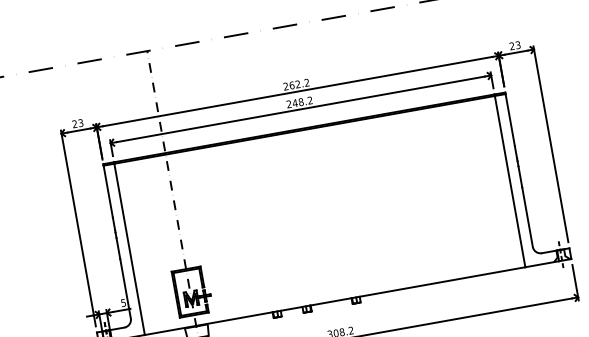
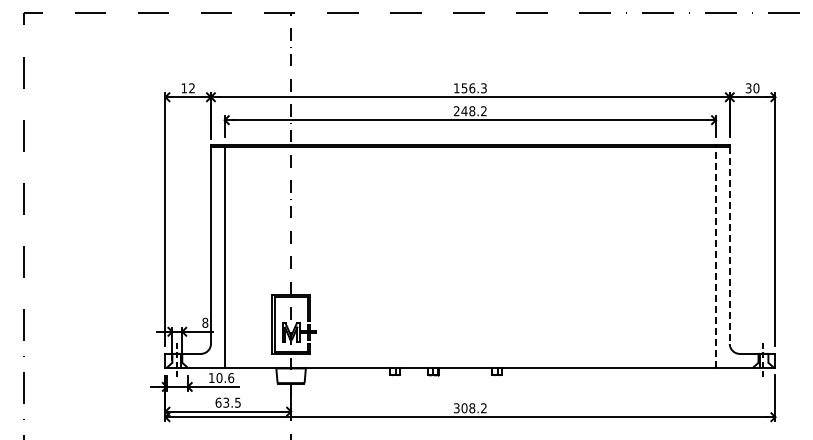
text: (515, 45) -> (752, 88), 23 -> 30
text: (295, 84) -> (469, 88), 262.2 -> 156.3
text: (77, 123) -> (187, 88), 23 -> 12
line: (518, 170) -> (729, 245), solid -> dashed
line: (509, 181) -> (715, 257), solid -> dashed
text: (123, 302) -> (205, 322), 5 -> 8

